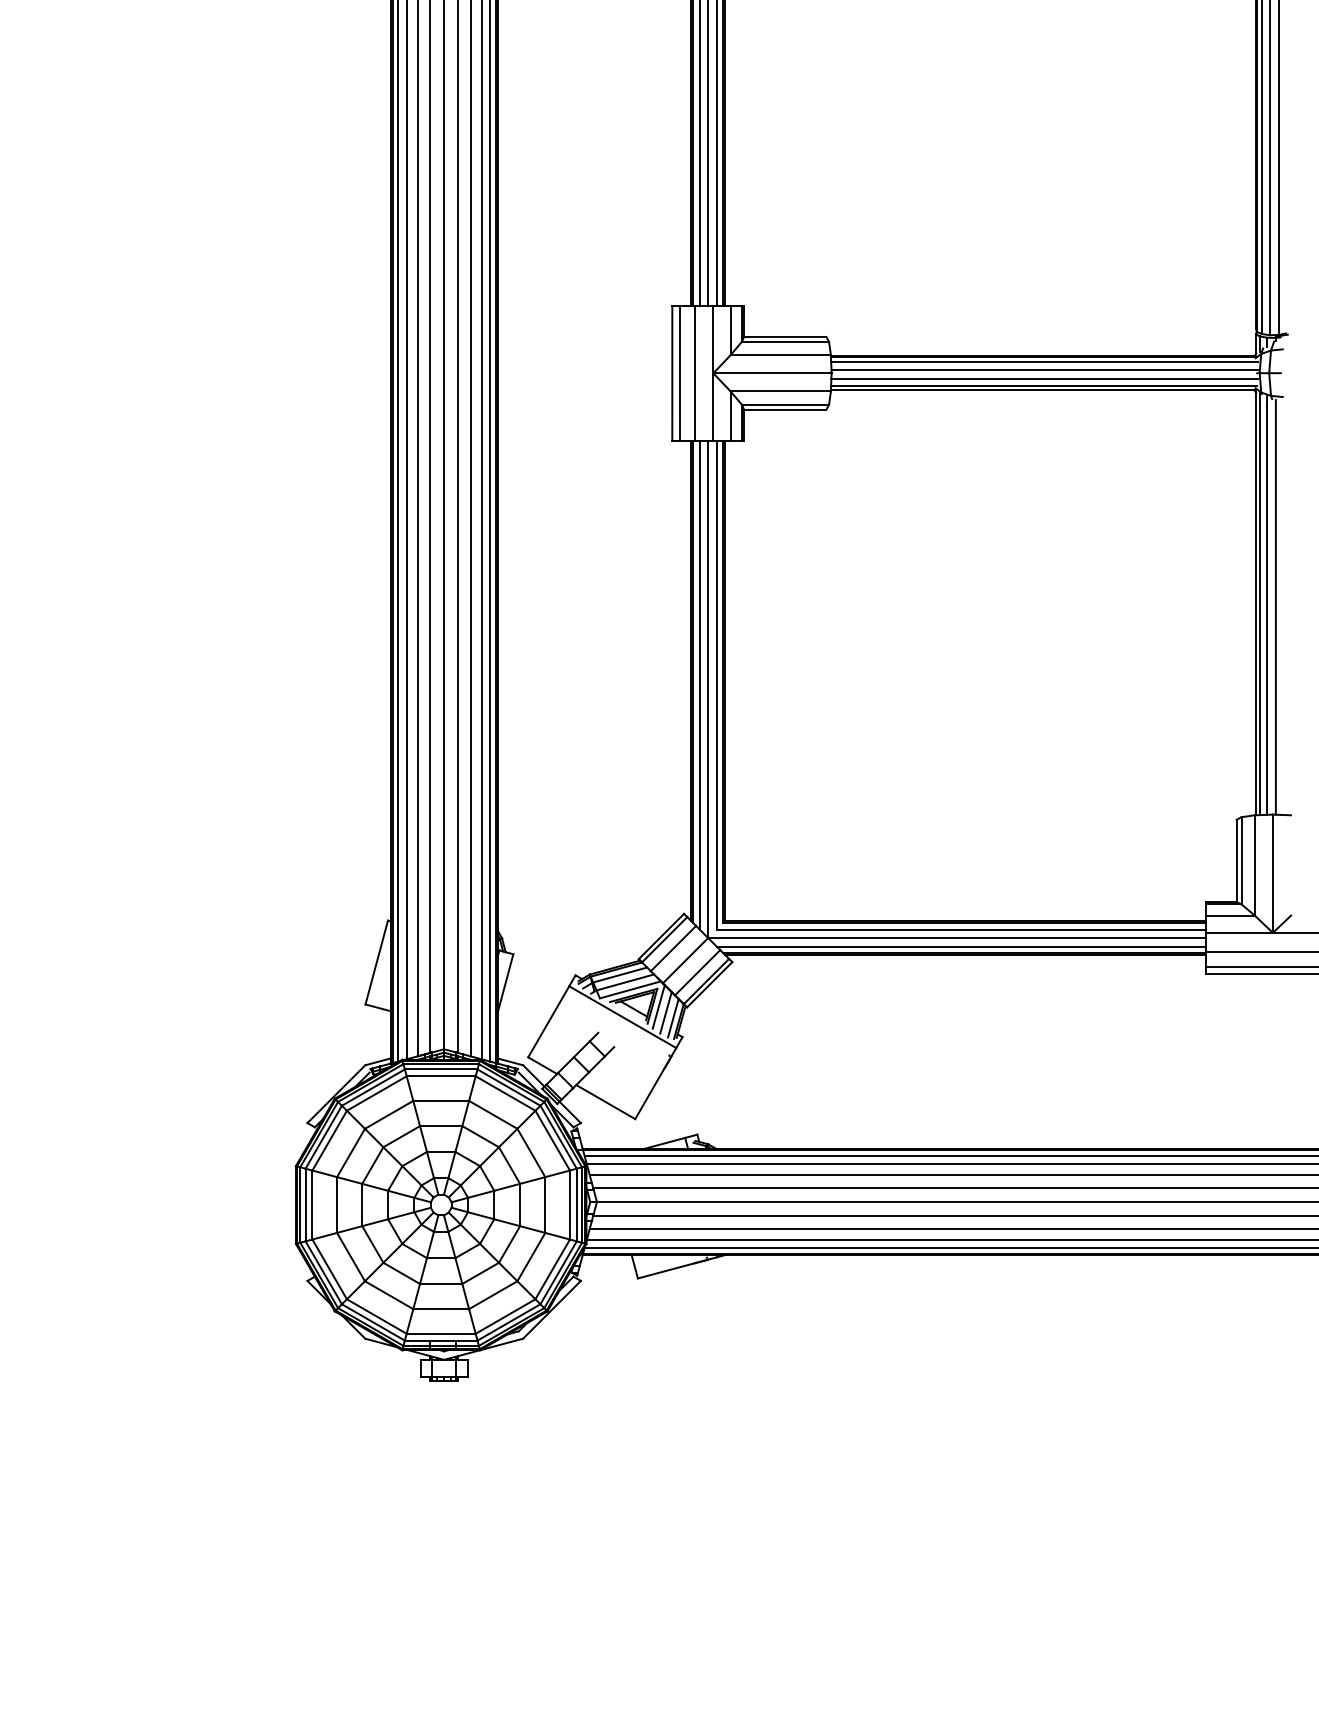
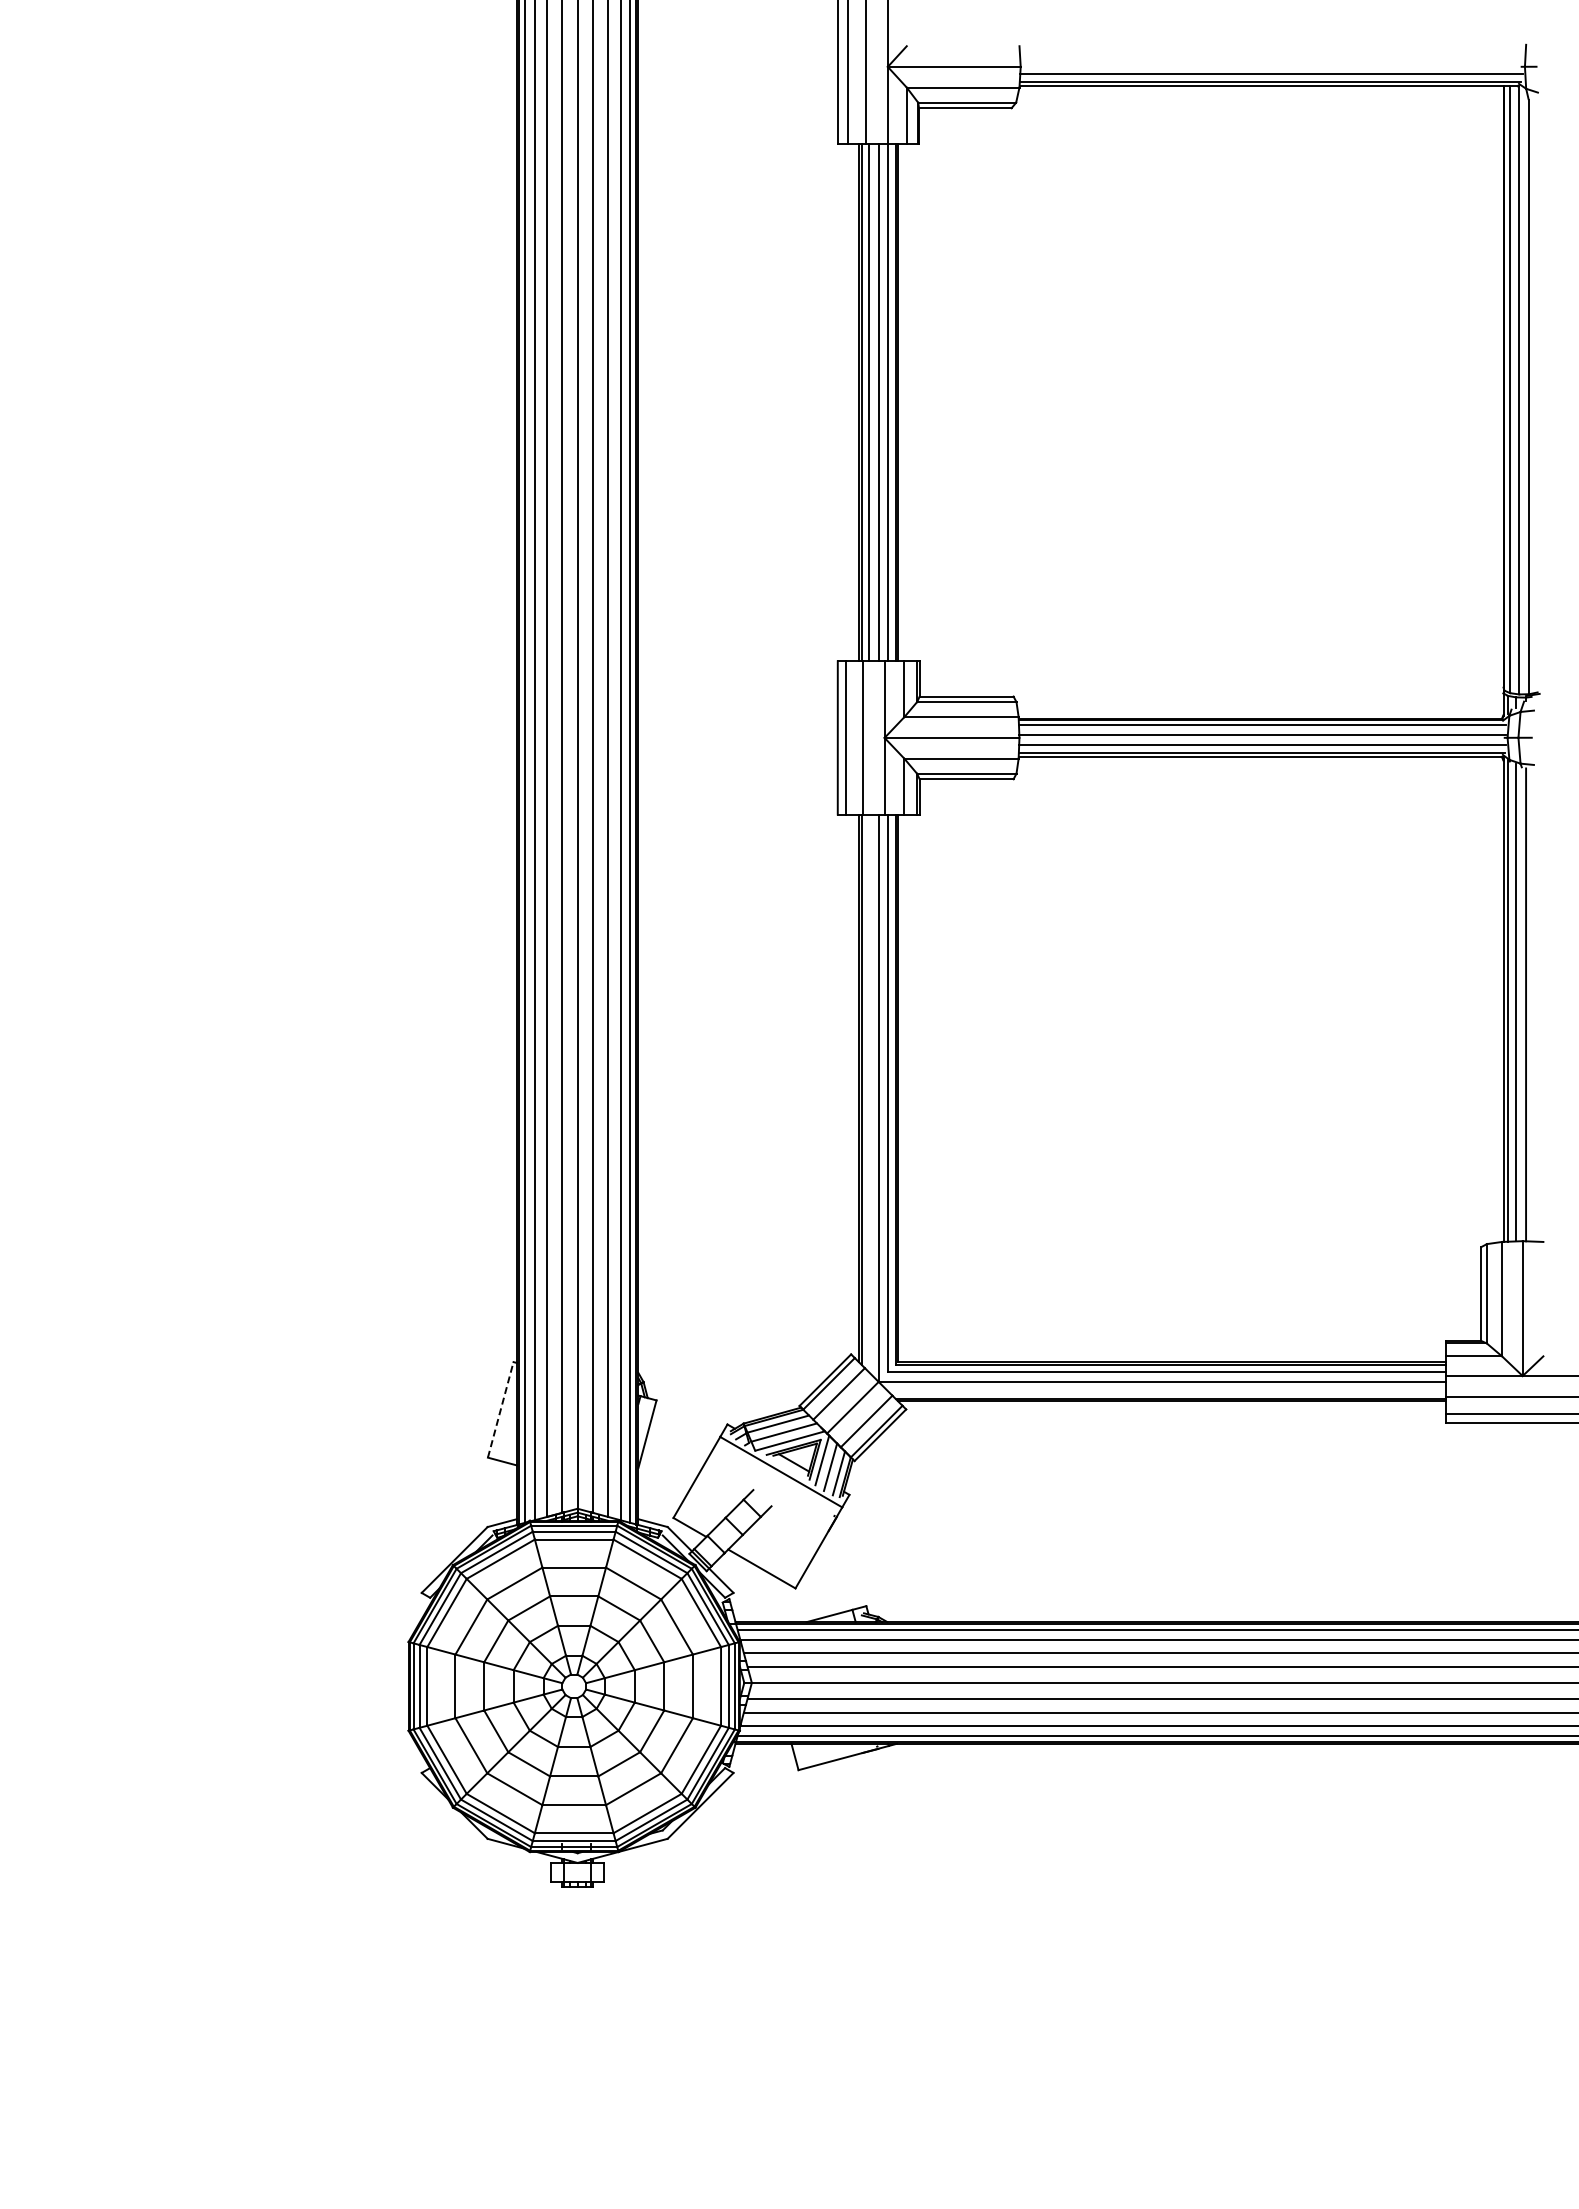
line: (699, 685) -> (868, 1093), removed
line: (961, 946) -> (1167, 1391), removed
line: (376, 962) -> (500, 1409), solid -> dashed

